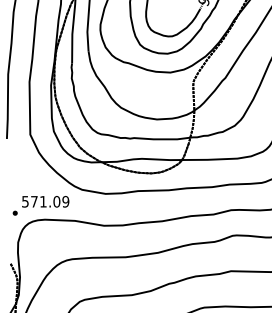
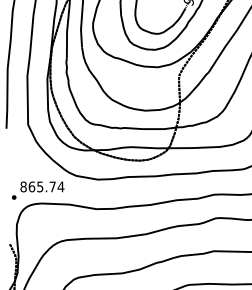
text: (45, 201) -> (42, 186), 571.09 -> 865.74

